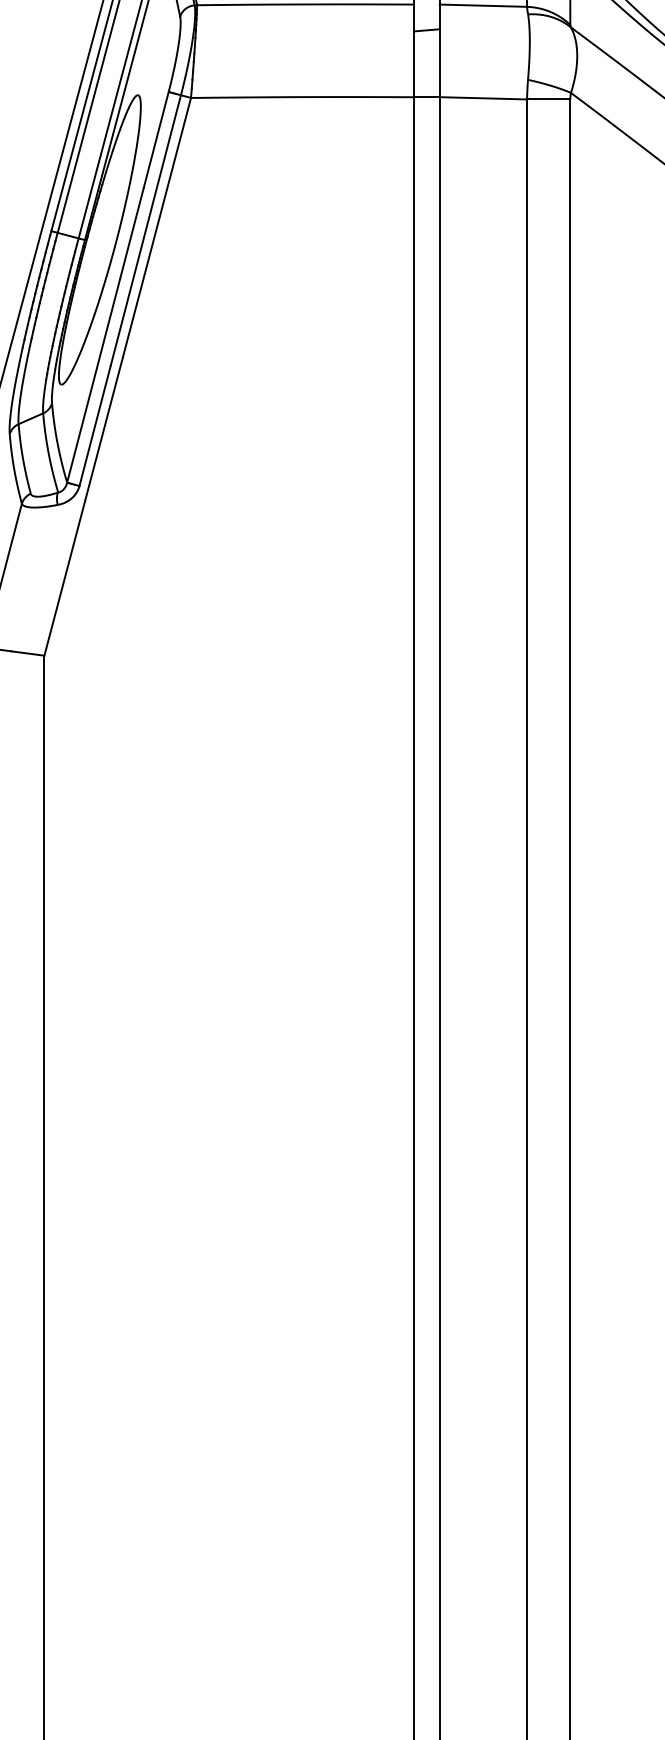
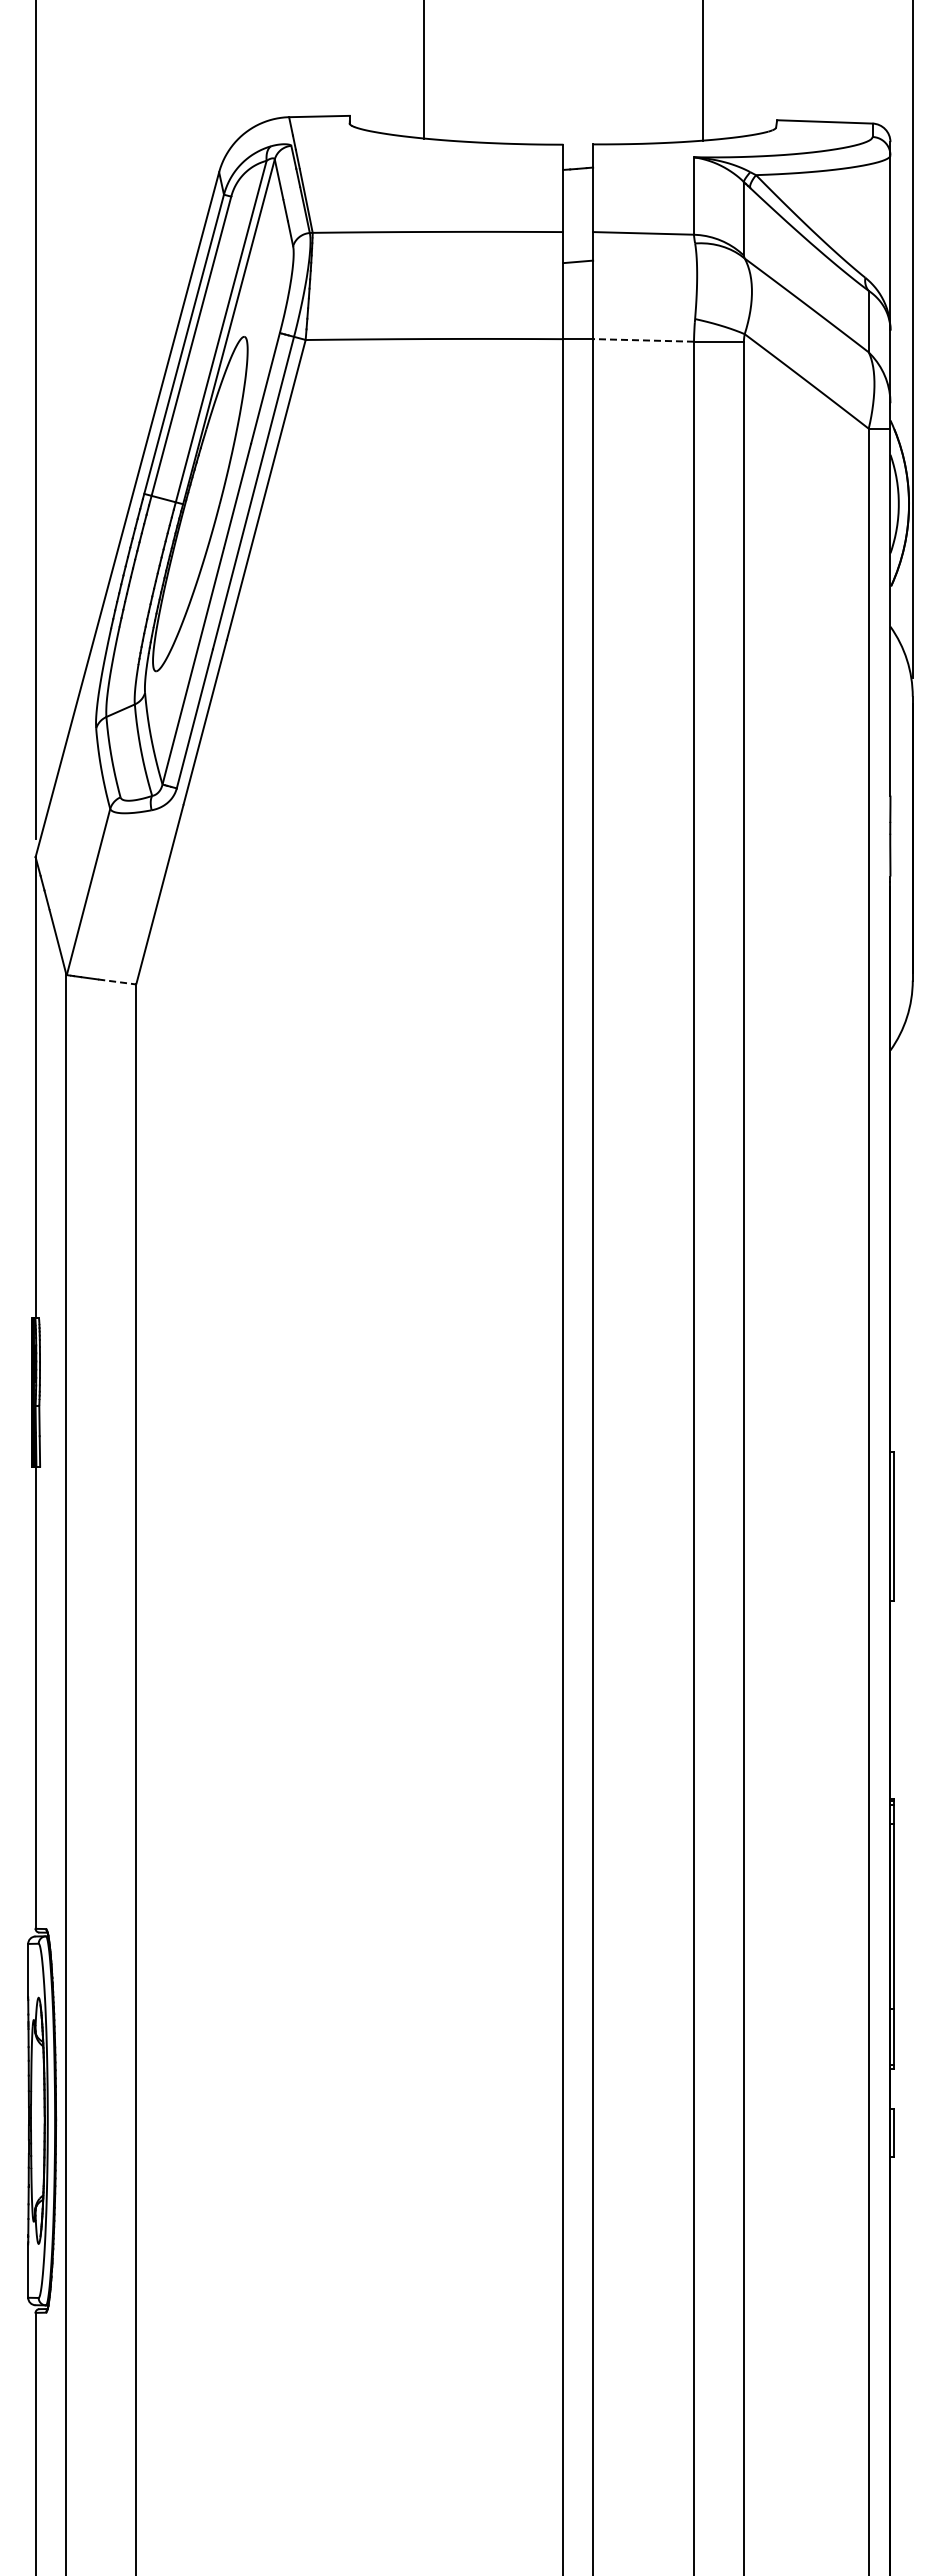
line: (483, 98) -> (643, 340), solid -> dashed
line: (28, 653) -> (117, 982), solid -> dashed

